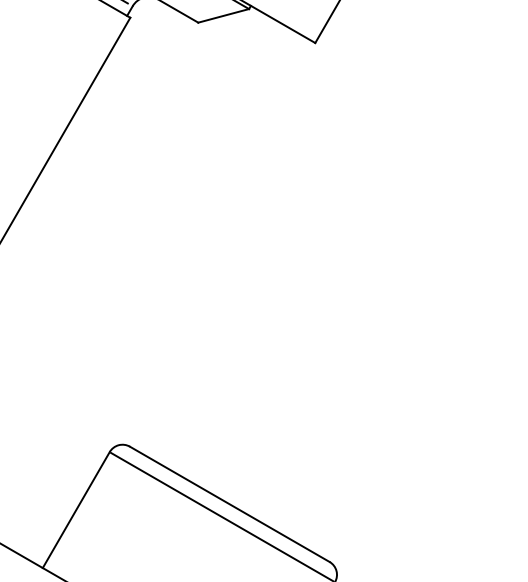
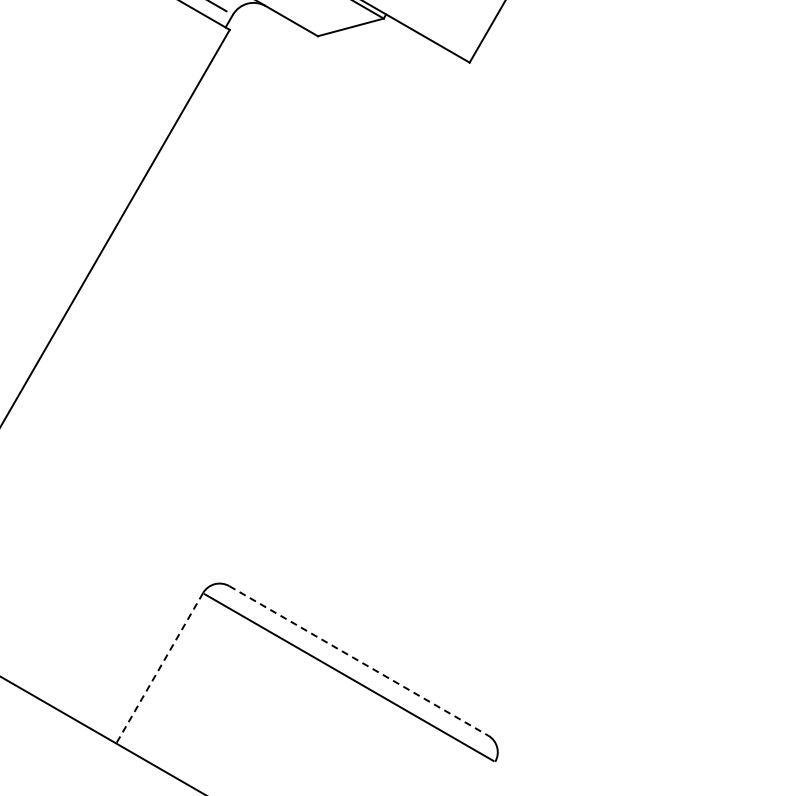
line: (230, 504) -> (359, 661), solid -> dashed
line: (76, 510) -> (159, 668), solid -> dashed

